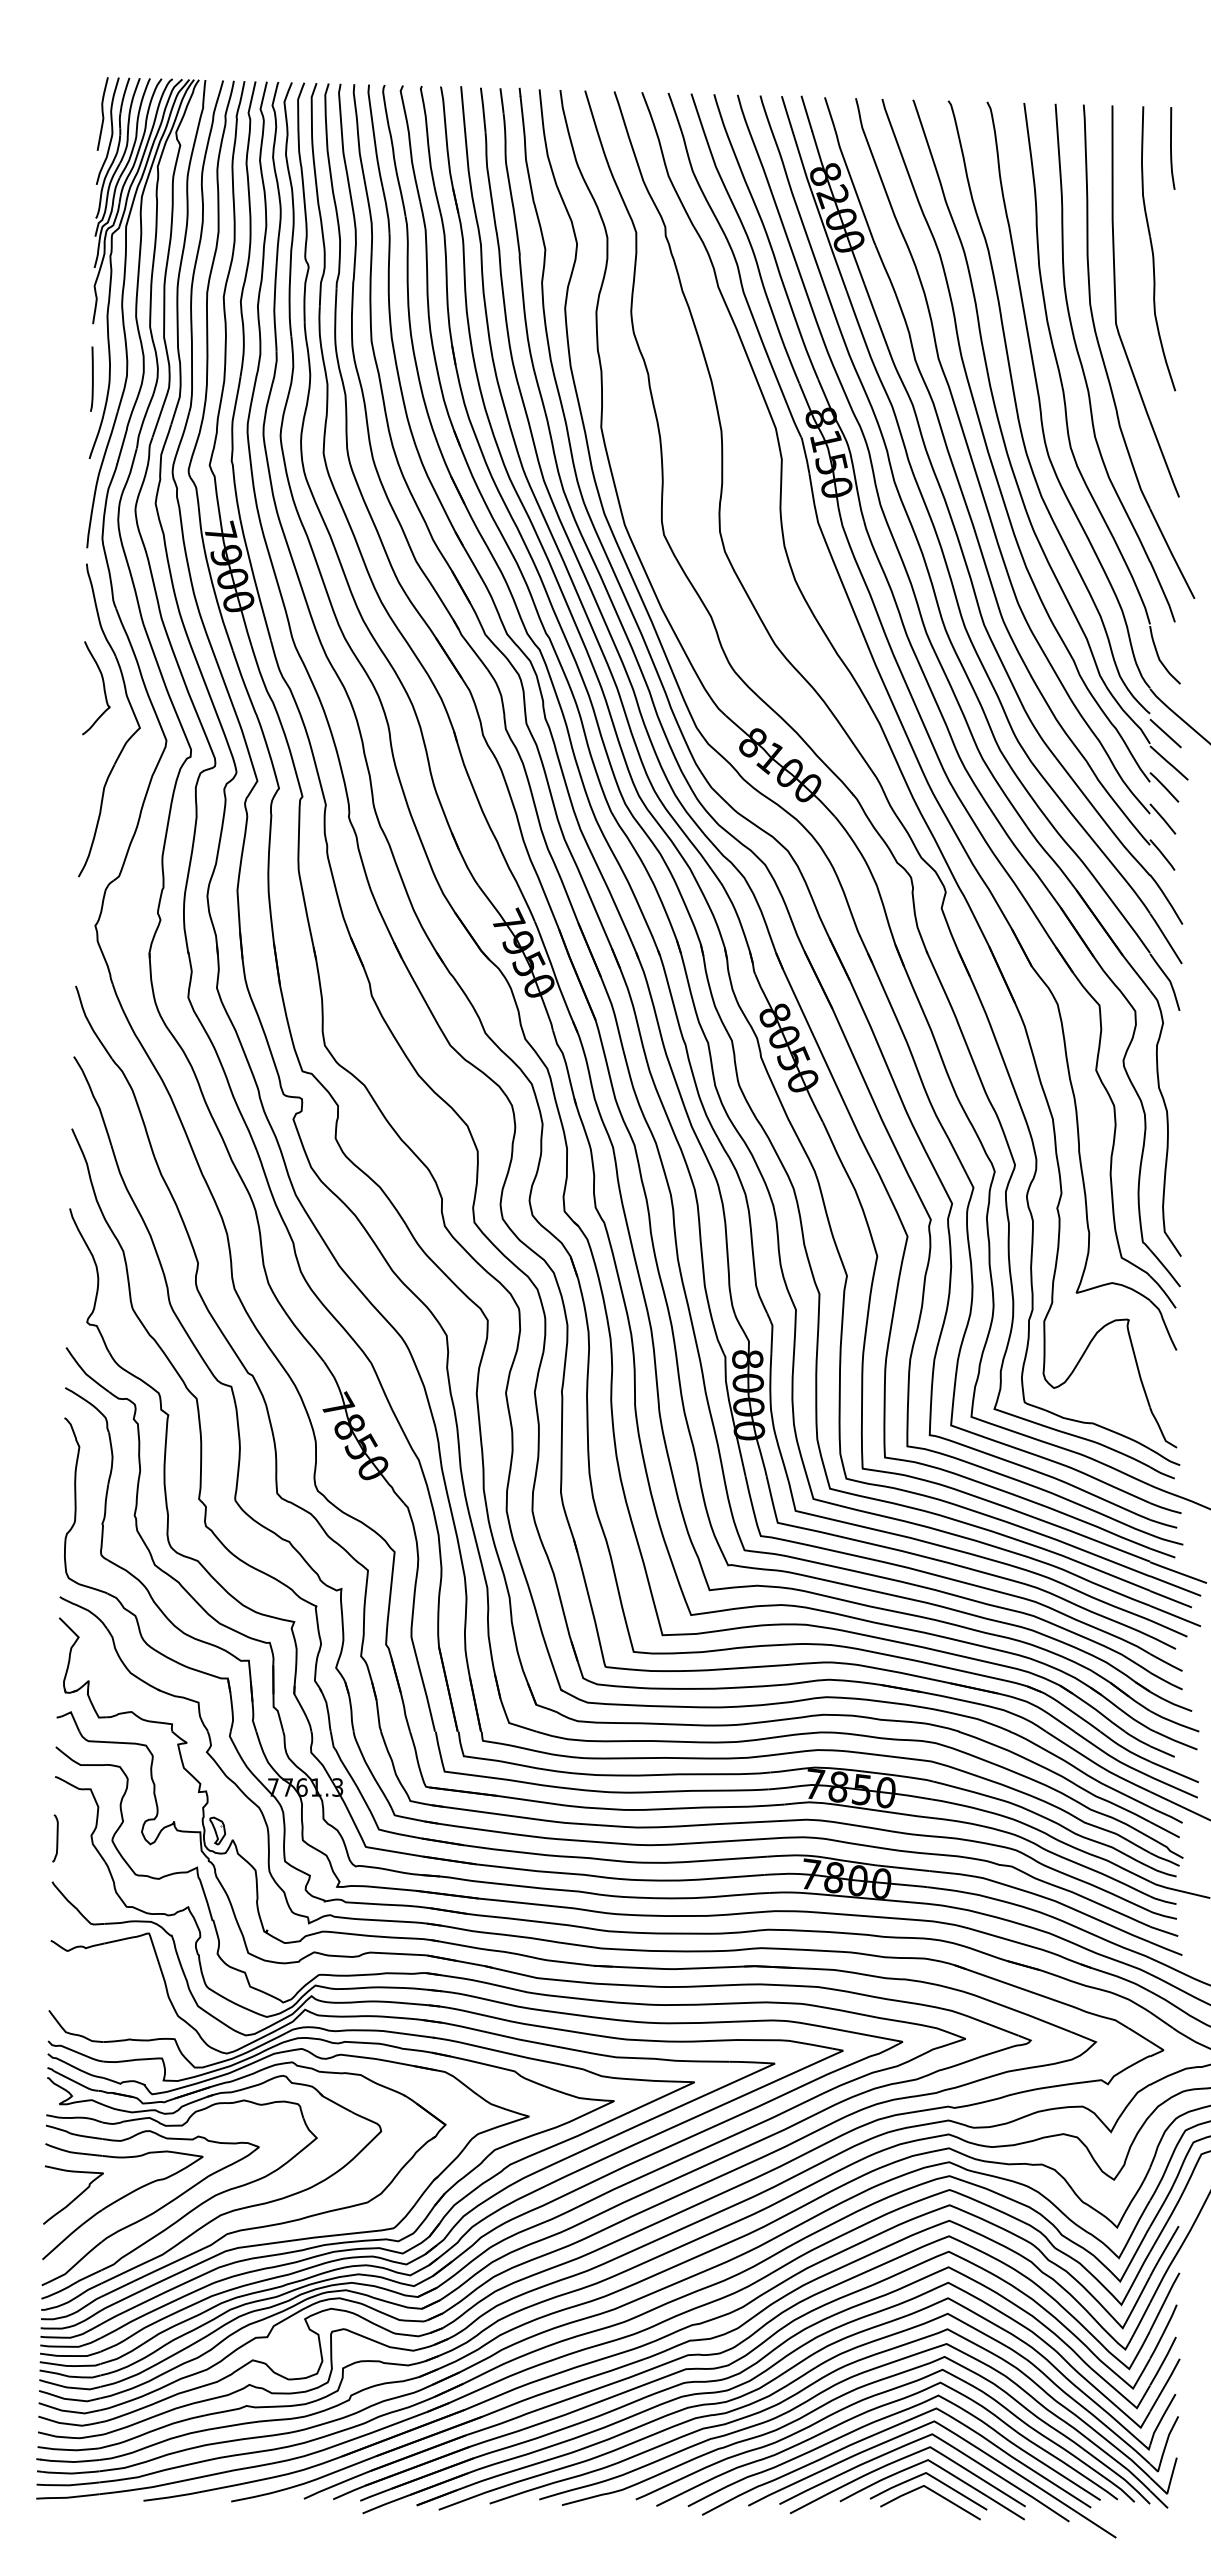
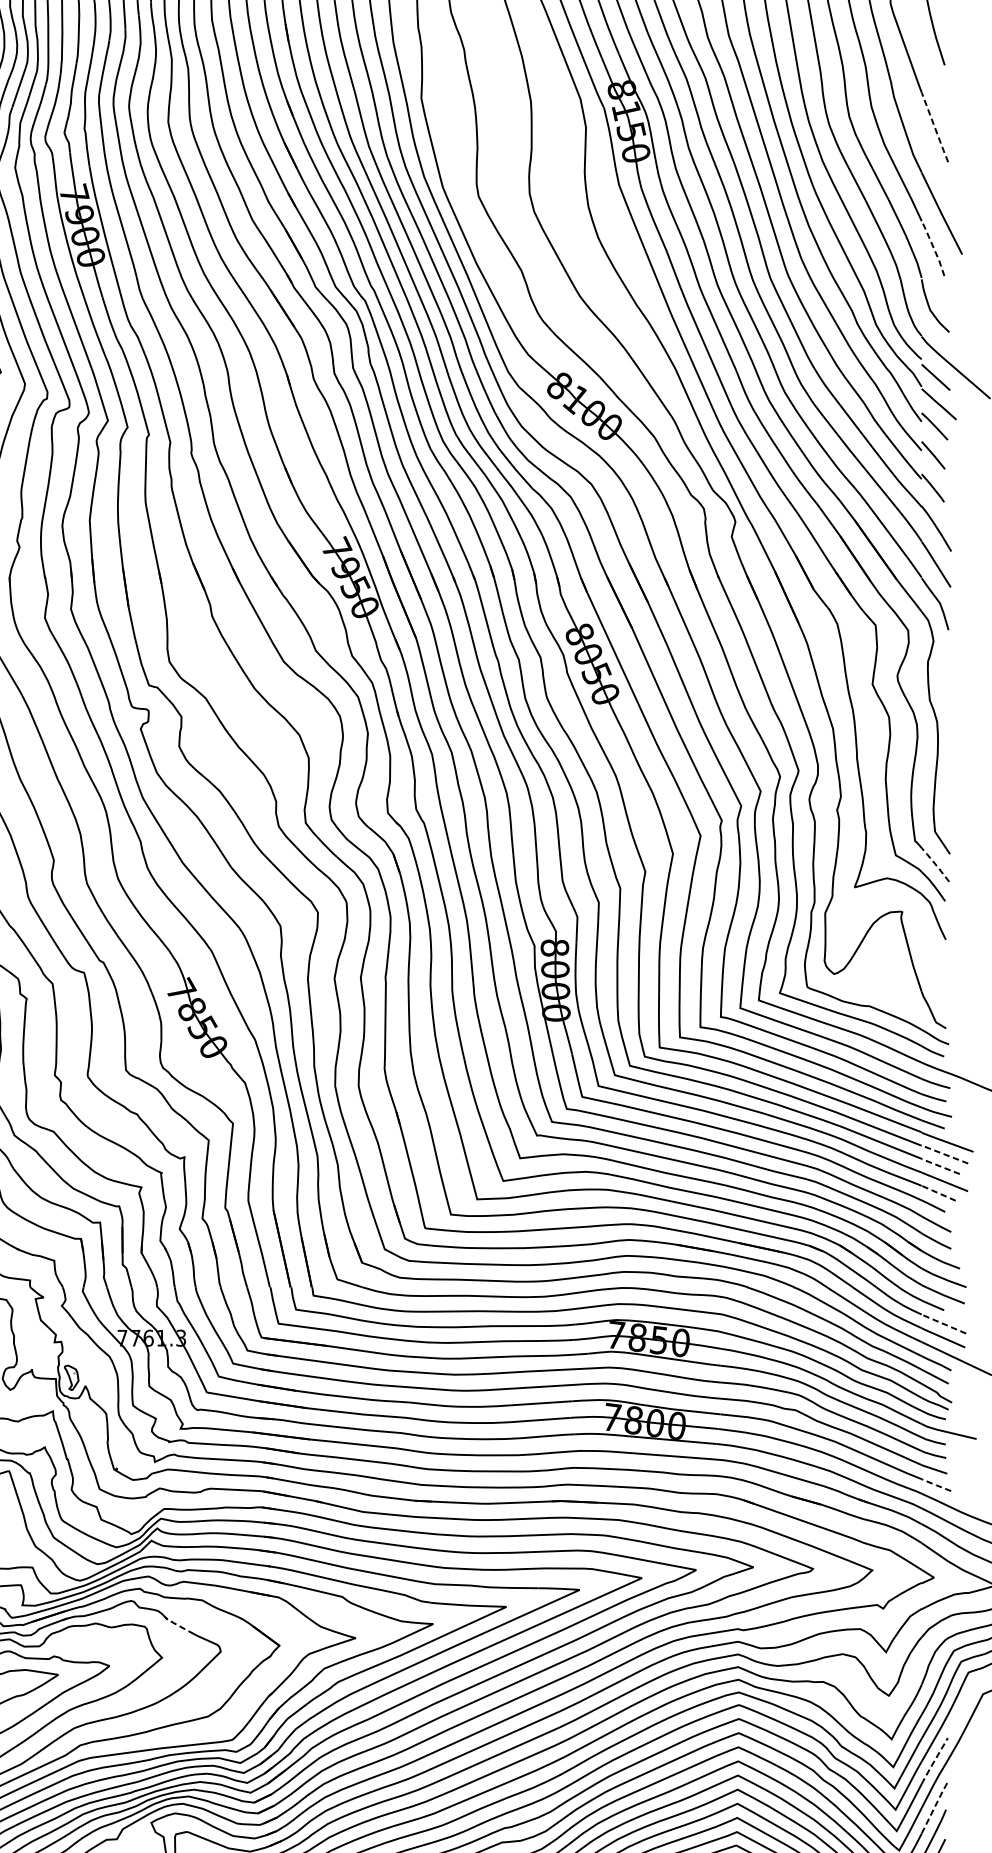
line: (1164, 460) -> (934, 128), solid -> dashed
line: (1163, 591) -> (933, 247), solid -> dashed
line: (1165, 1267) -> (935, 864), solid -> dashed
line: (1175, 1585) -> (944, 1154), solid -> dashed
line: (1170, 1599) -> (940, 1166), solid -> dashed
line: (1167, 1628) -> (937, 1193), solid -> dashed
line: (1173, 1771) -> (943, 1323), solid -> dashed
line: (1166, 1948) -> (936, 1484), solid -> dashed
line: (335, 2103) -> (179, 1626), solid -> dashed
line: (1163, 2252) -> (933, 1762), solid -> dashed
line: (1165, 2300) -> (935, 1805), solid -> dashed

